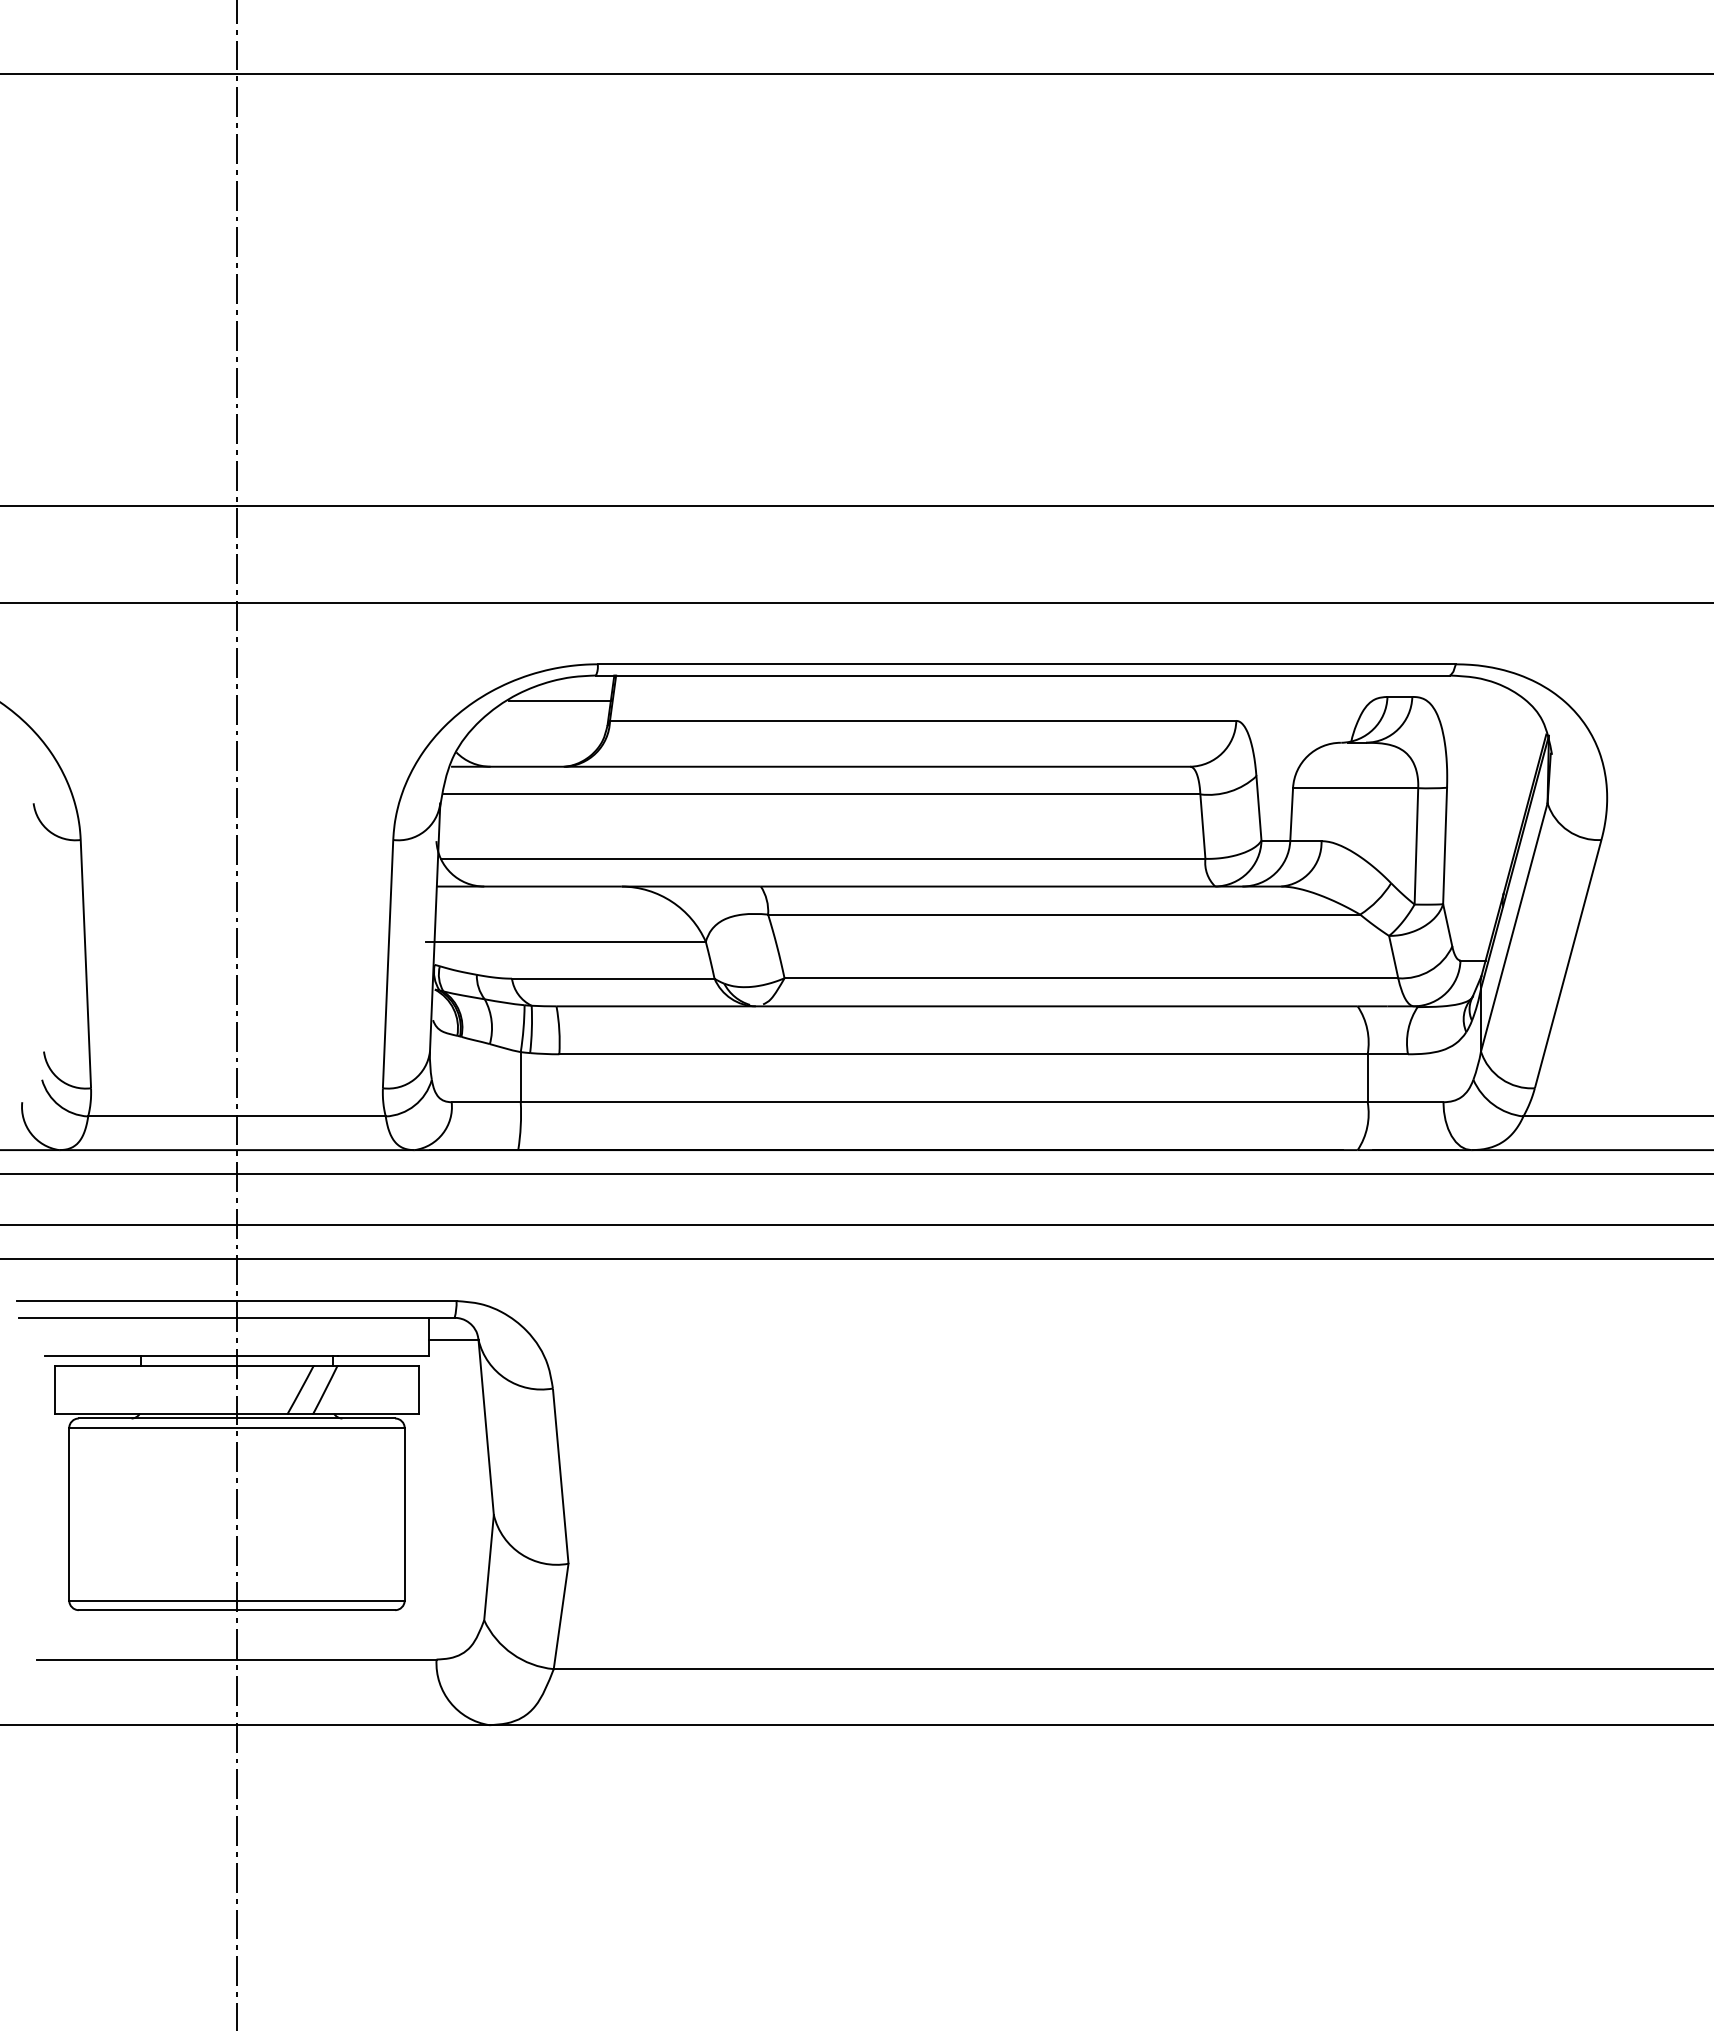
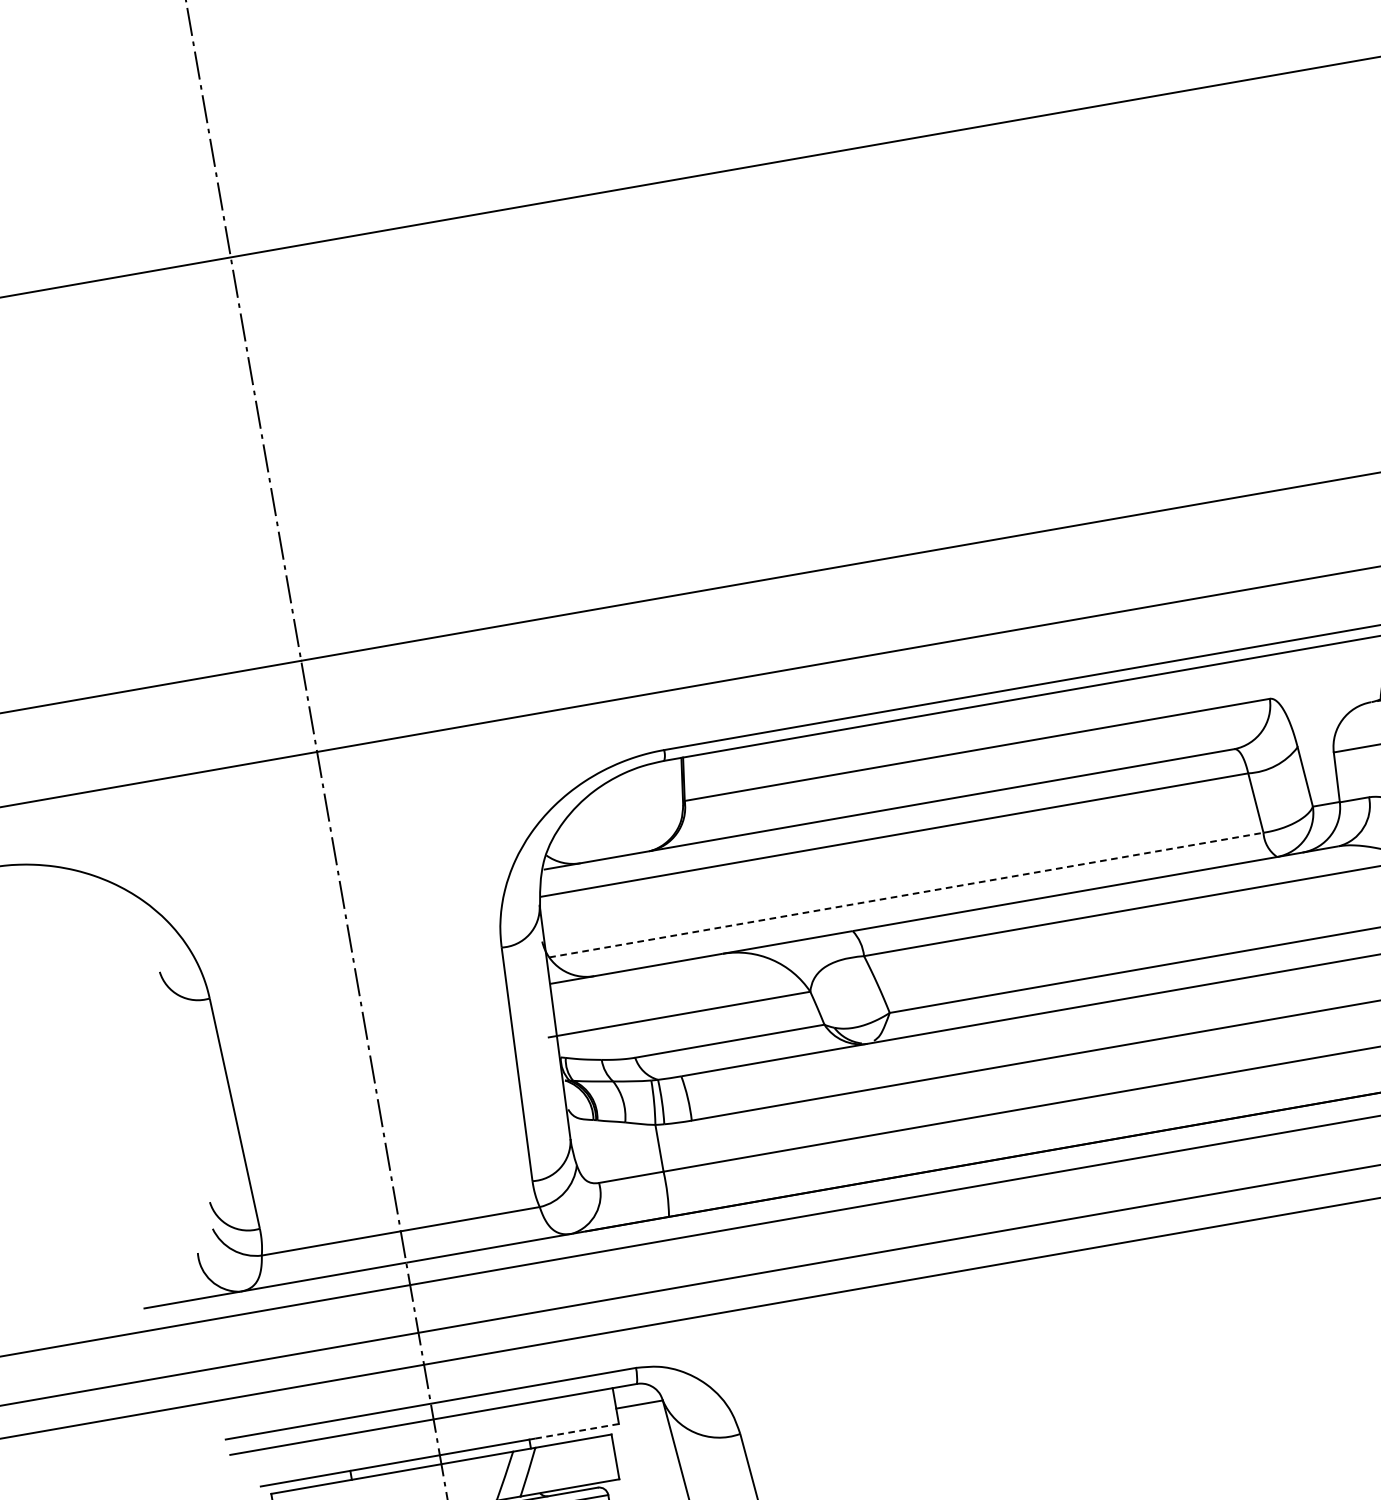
line: (559, 701) -> (634, 791), removed
line: (823, 858) -> (906, 894), solid -> dashed
line: (382, 1356) -> (575, 1431), solid -> dashed

